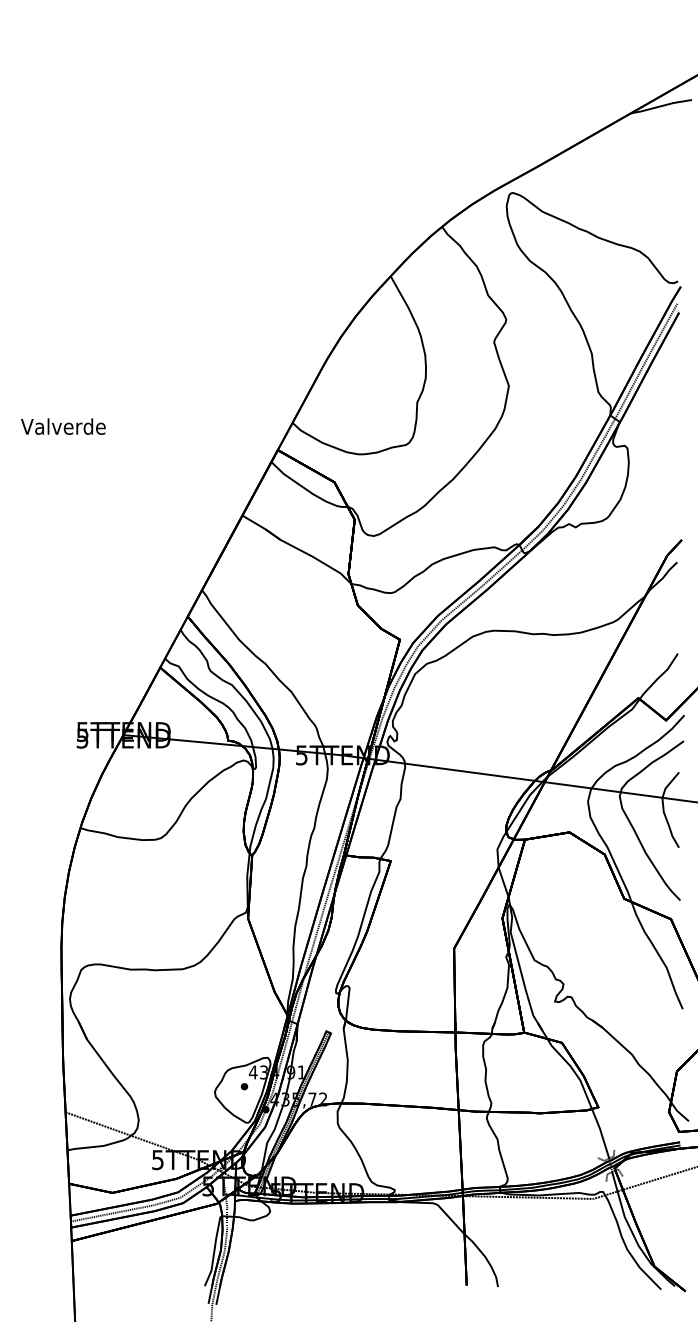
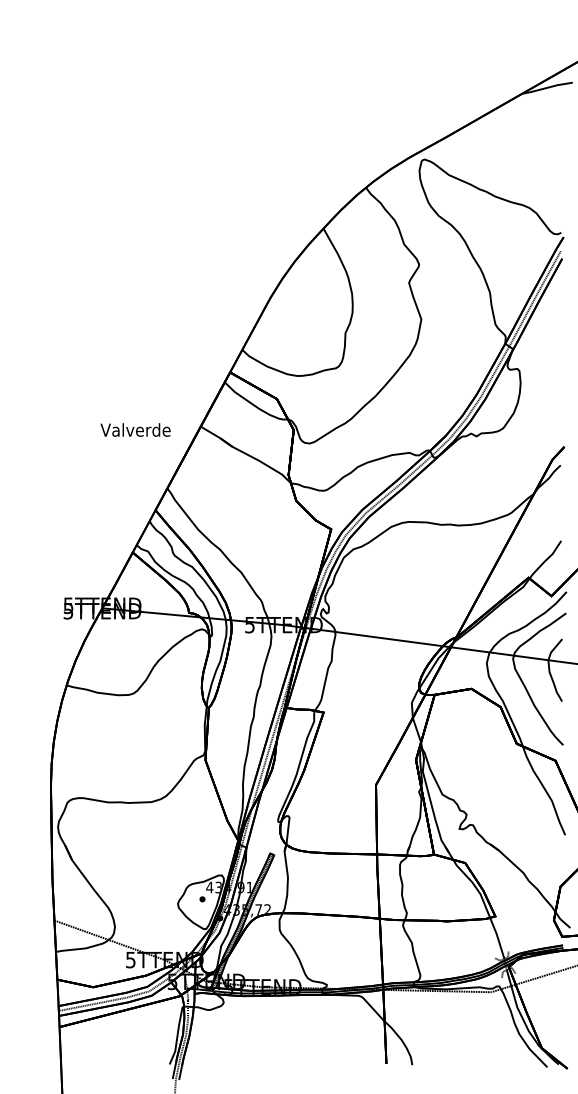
text: (63, 426) -> (135, 429), moved

